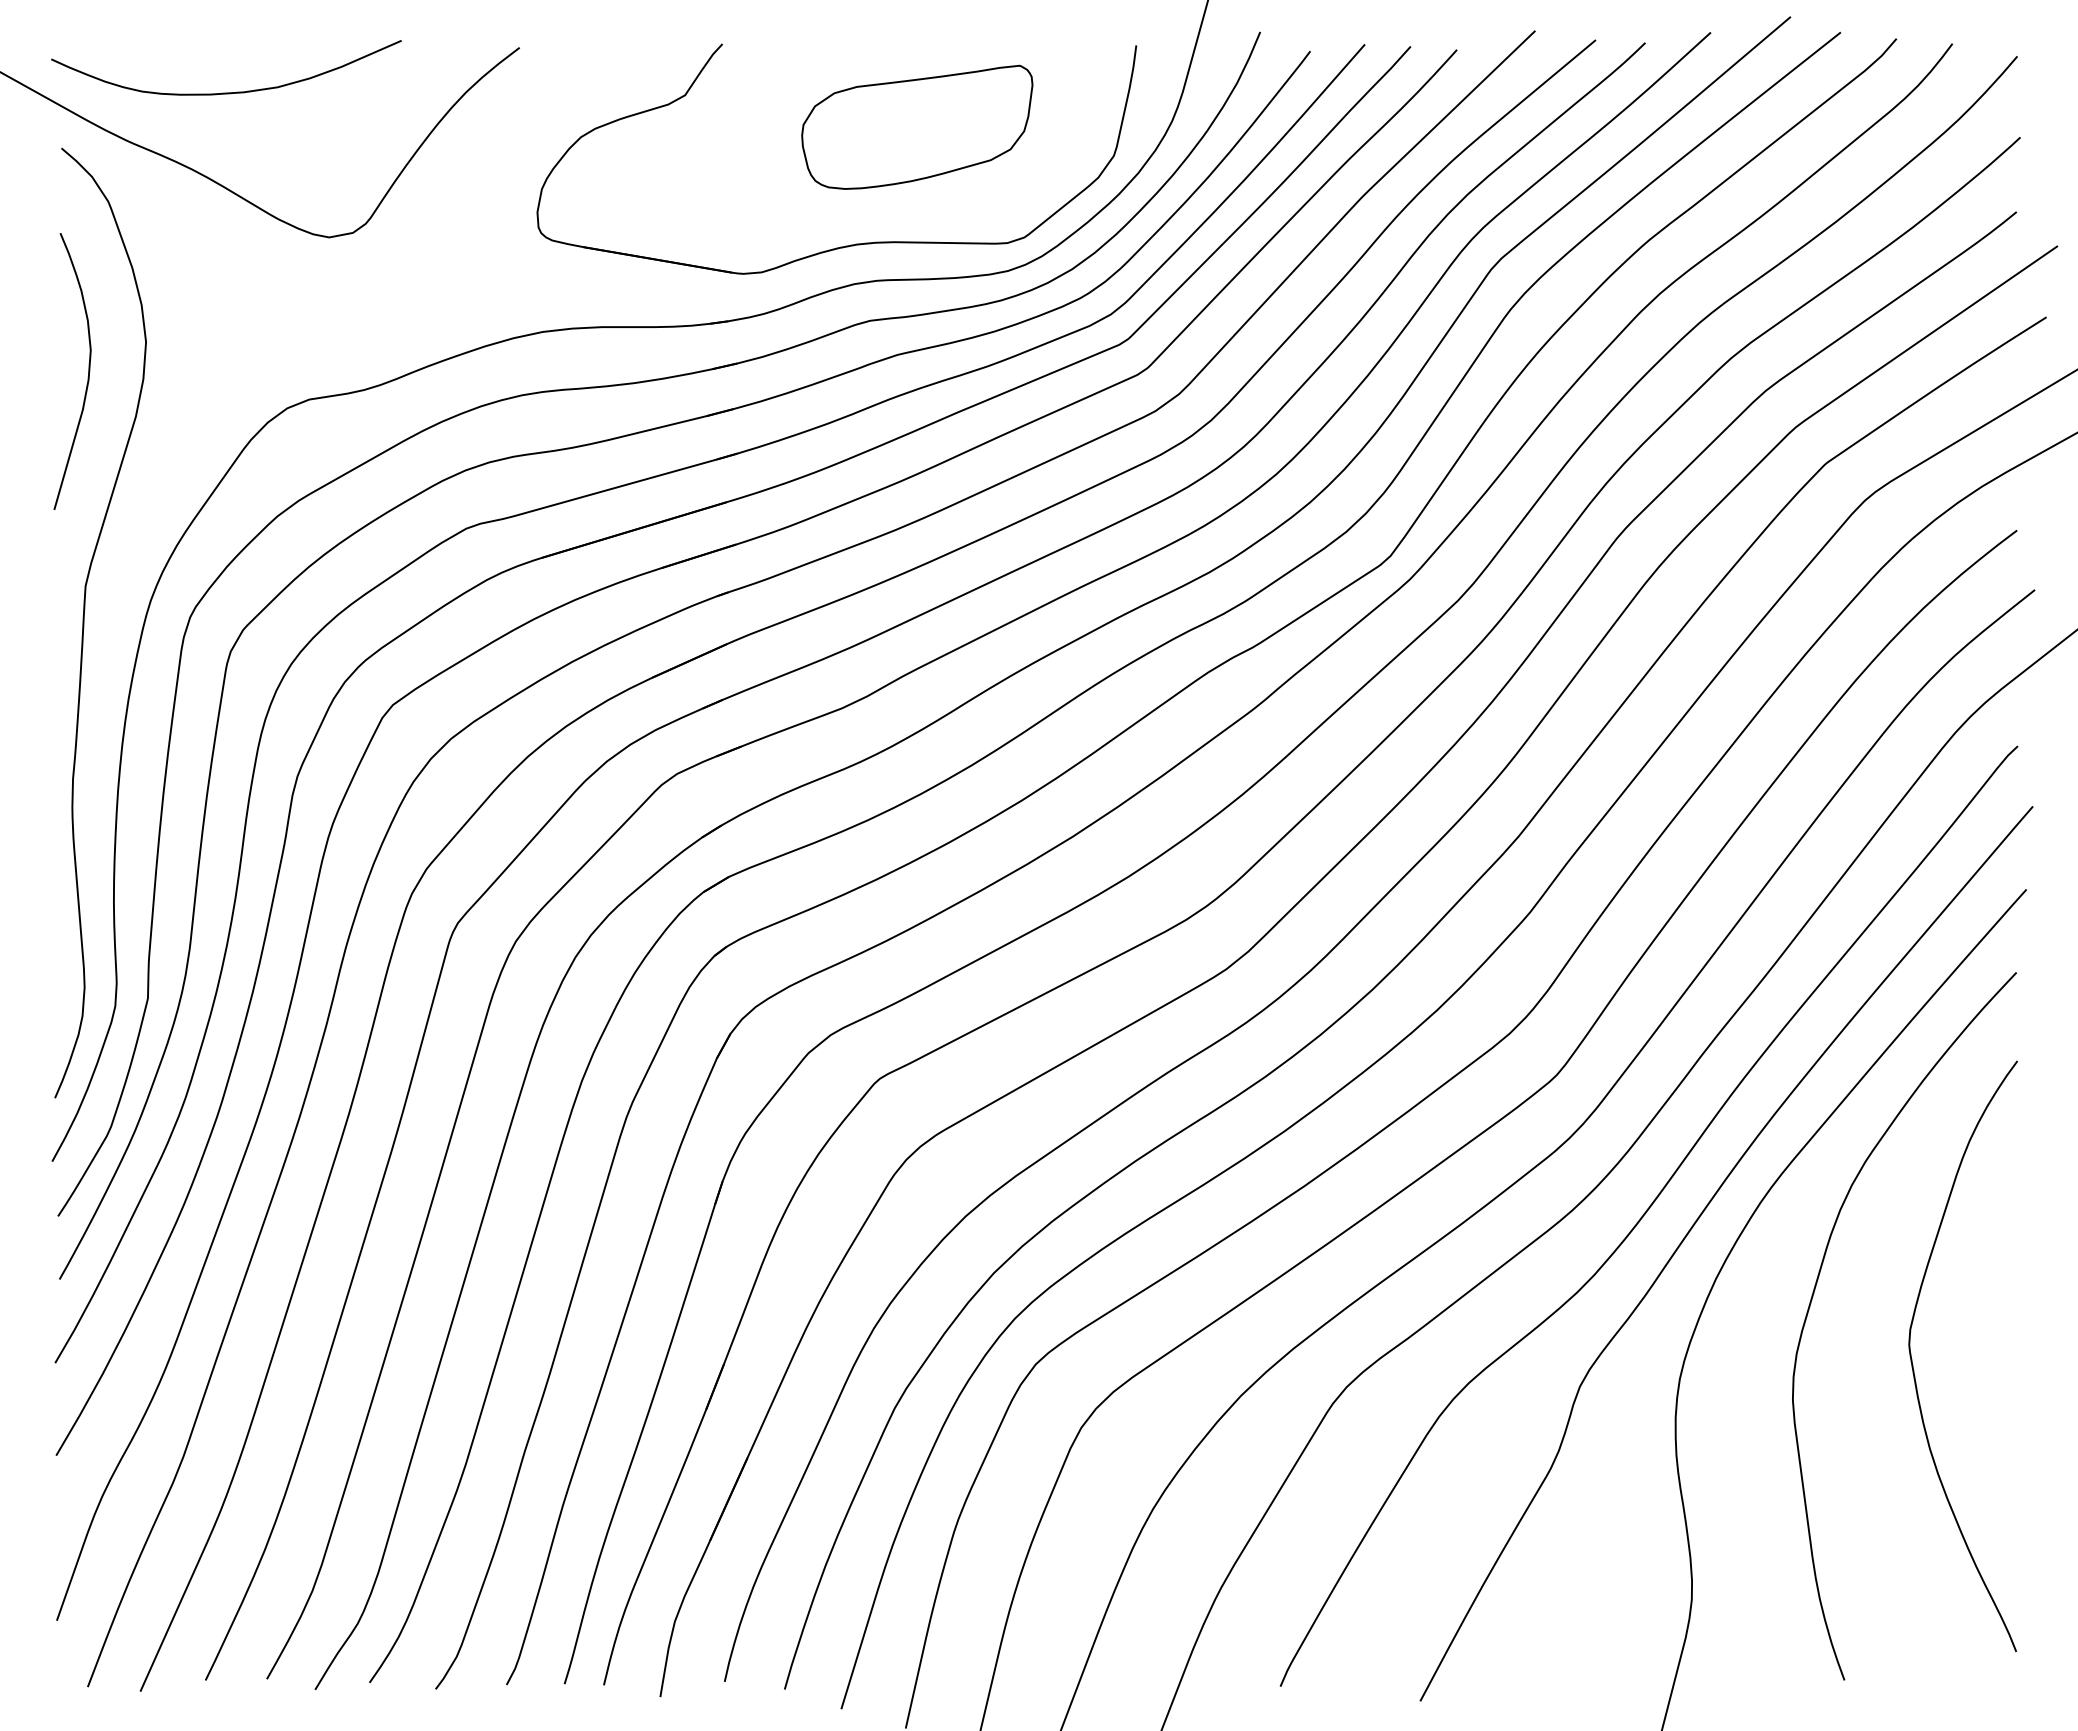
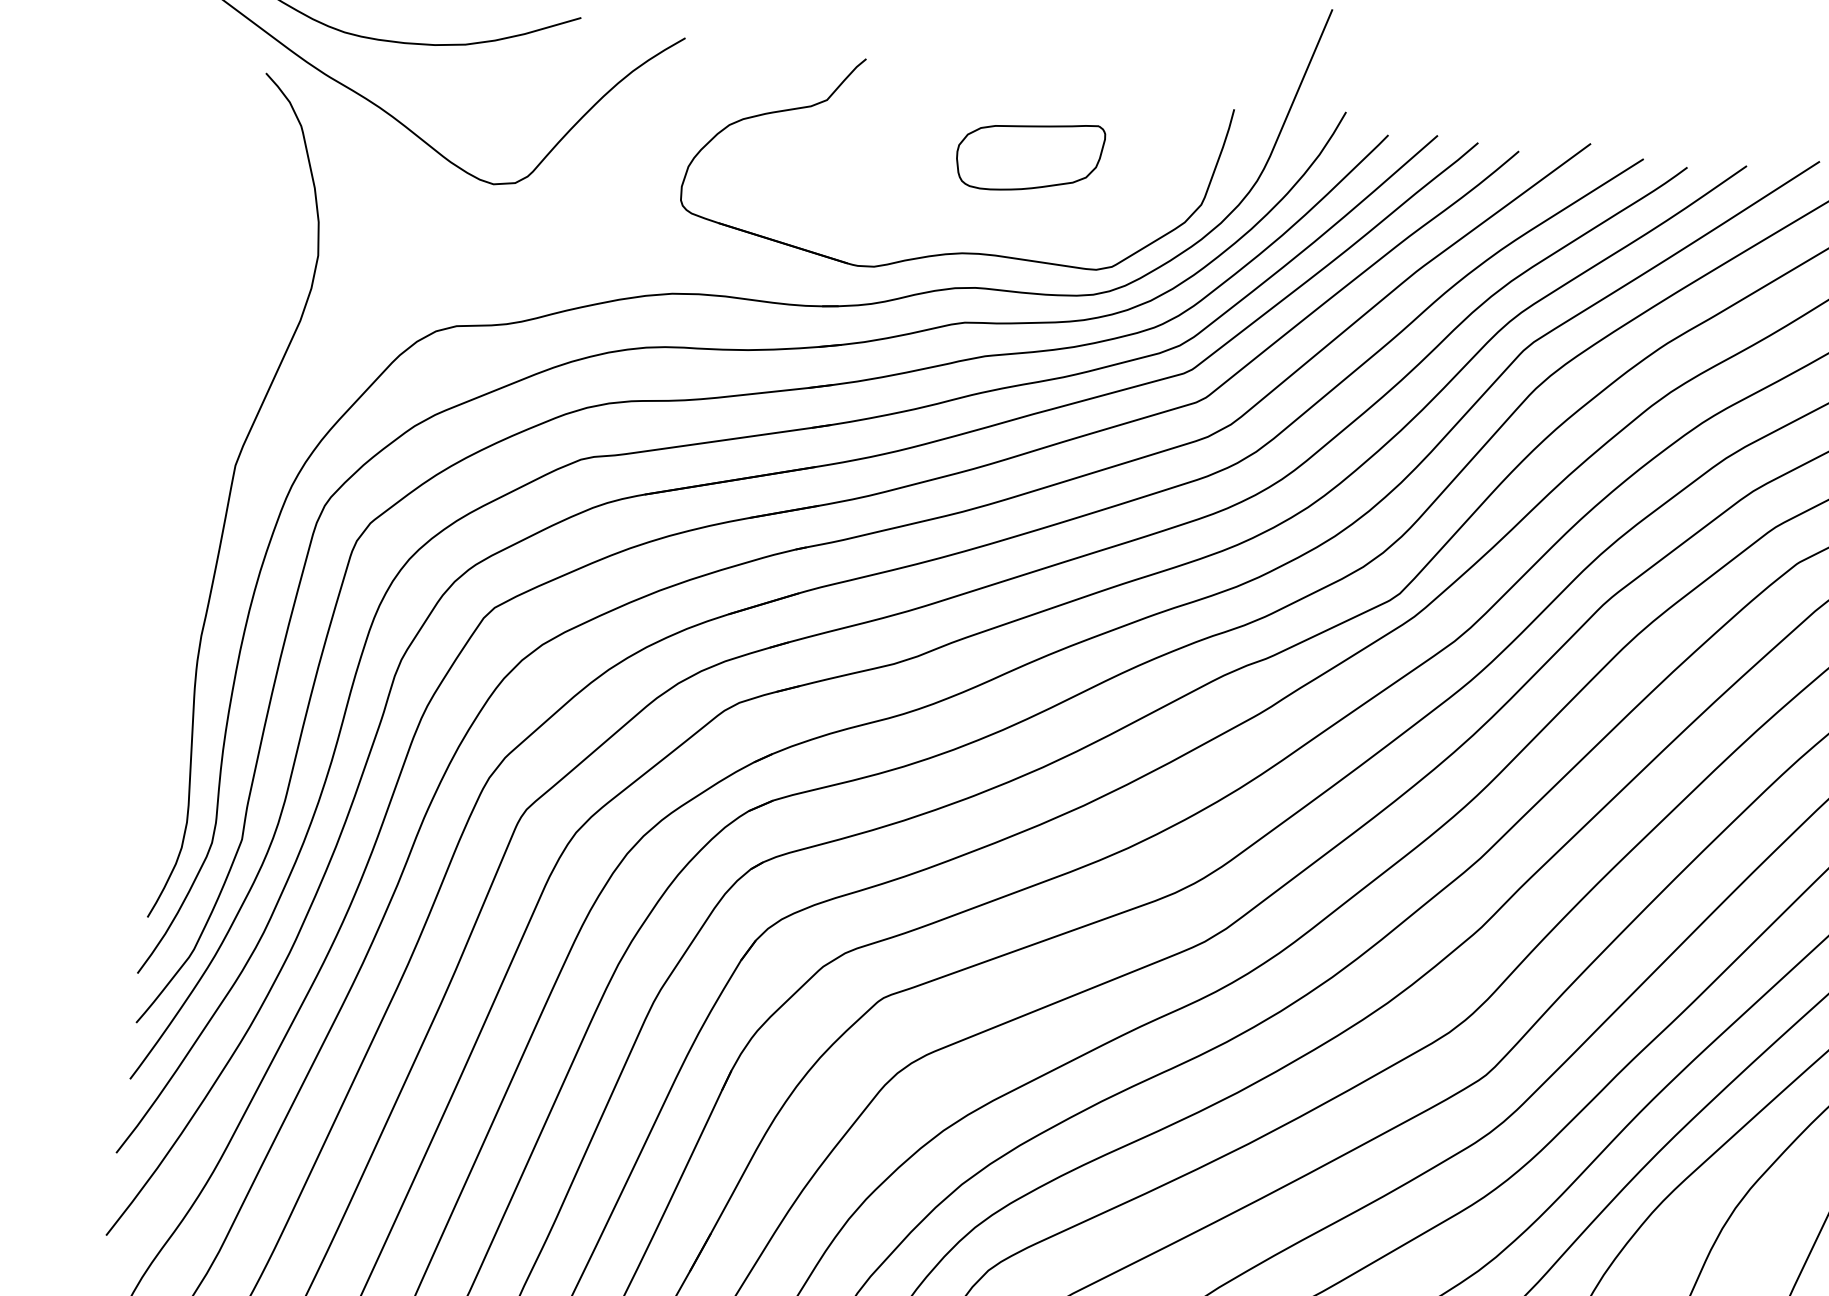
part: (917, 126) -> (1030, 155), size x0.7
curve: (88, 371) -> (263, 274), removed

